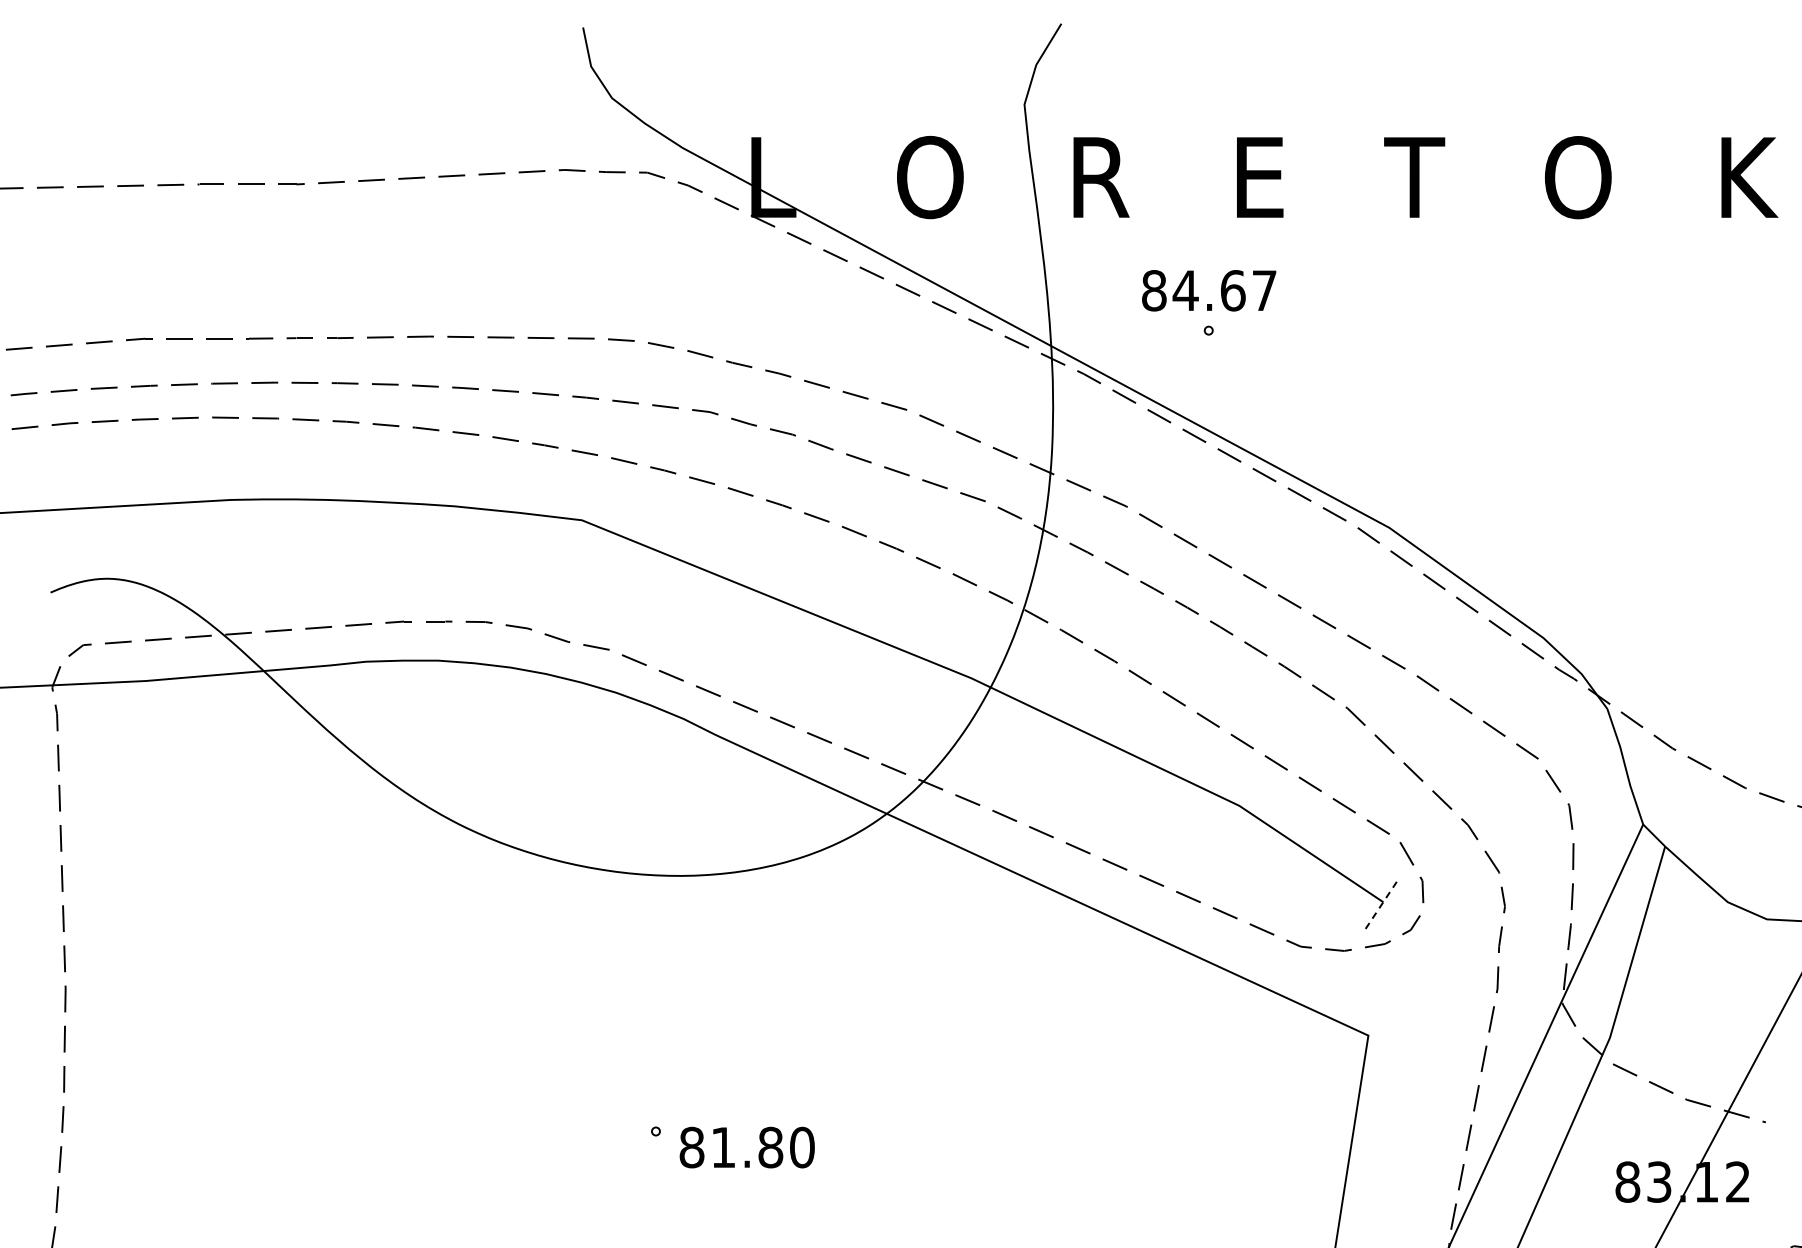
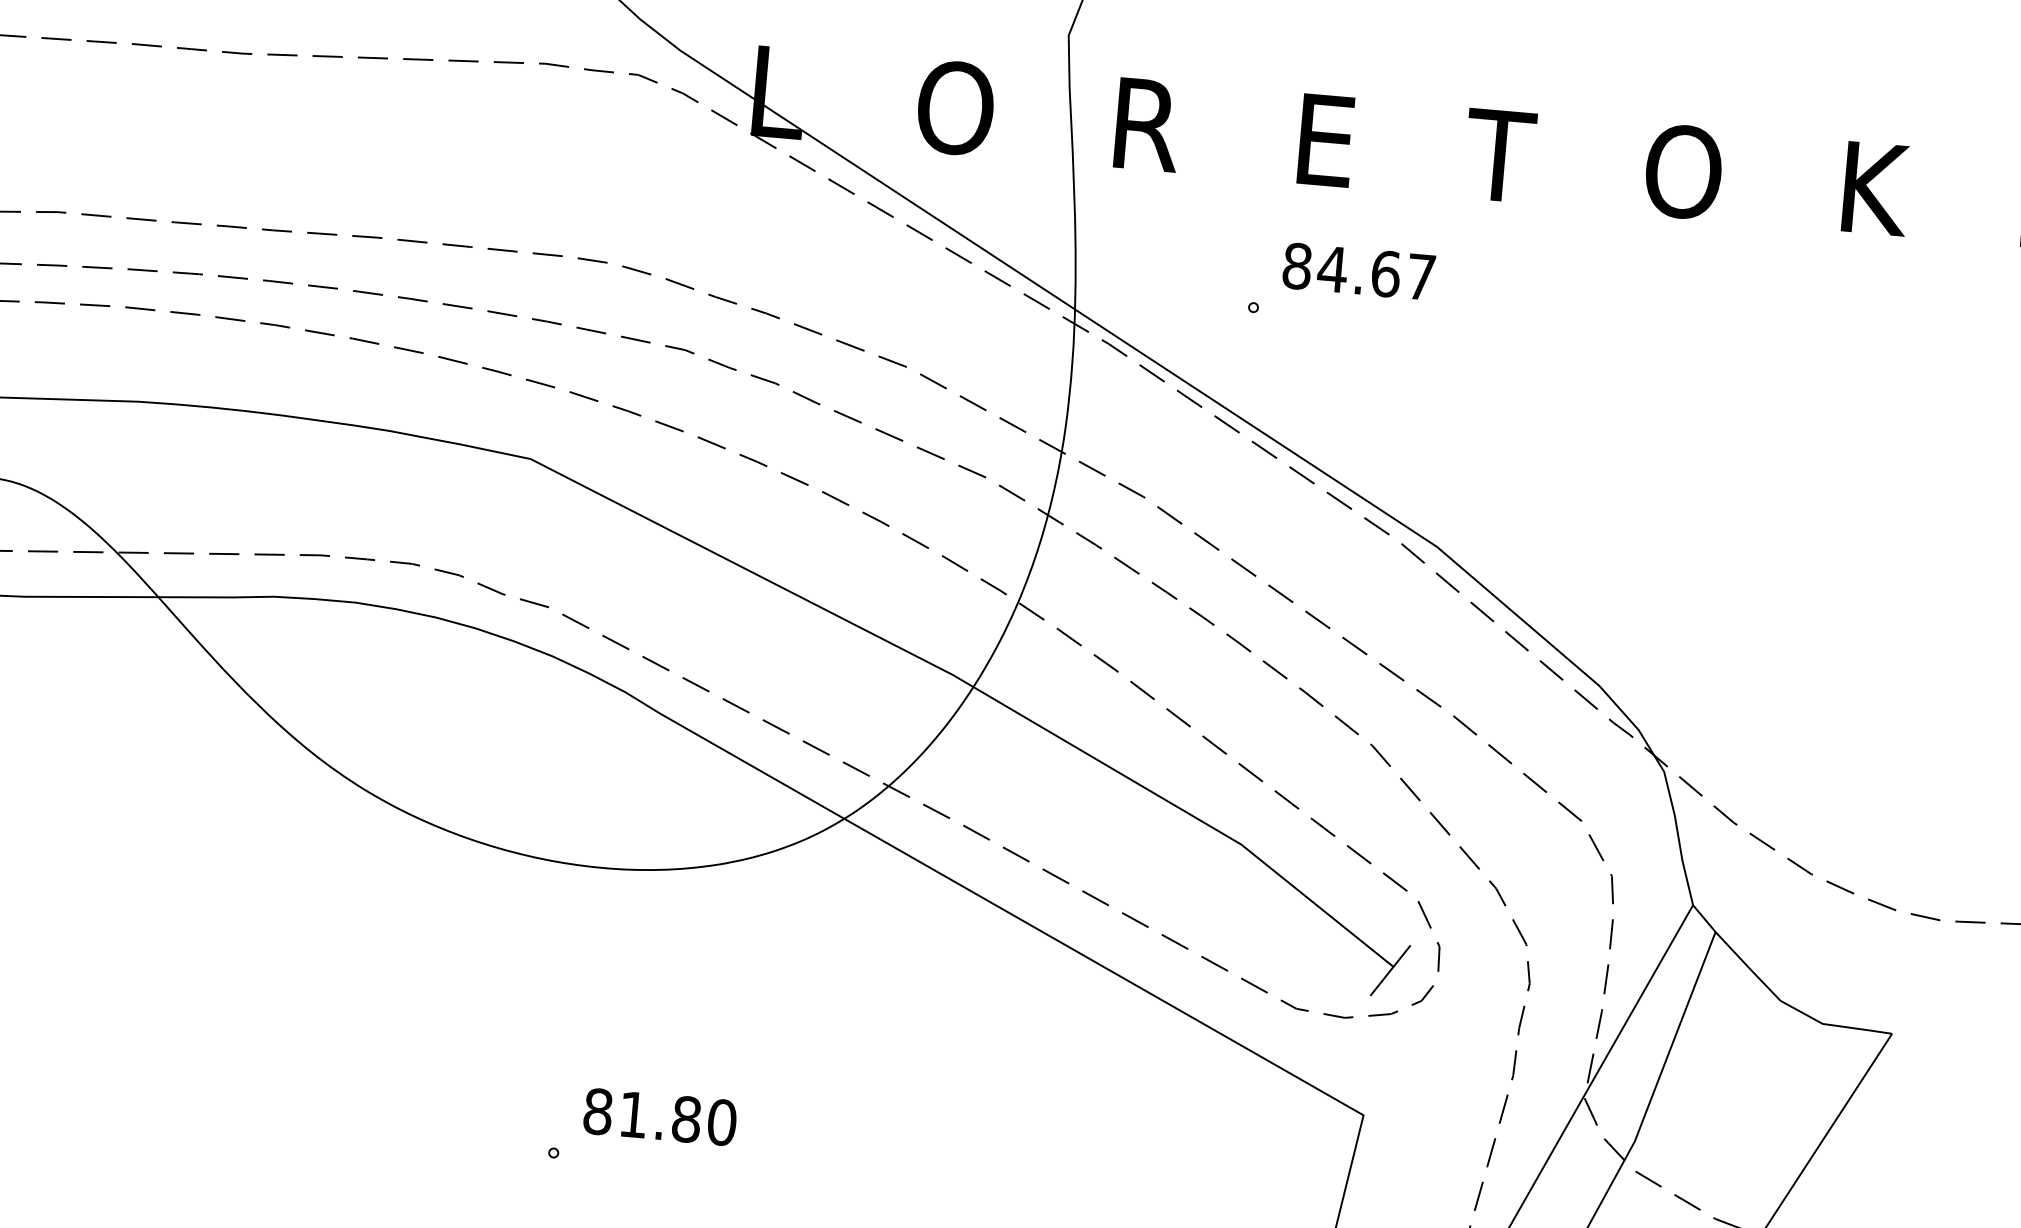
text: (1209, 290) -> (1359, 271), moved
line: (1381, 905) -> (1391, 970), dashed -> solid
text: (746, 1147) -> (659, 1116), moved

